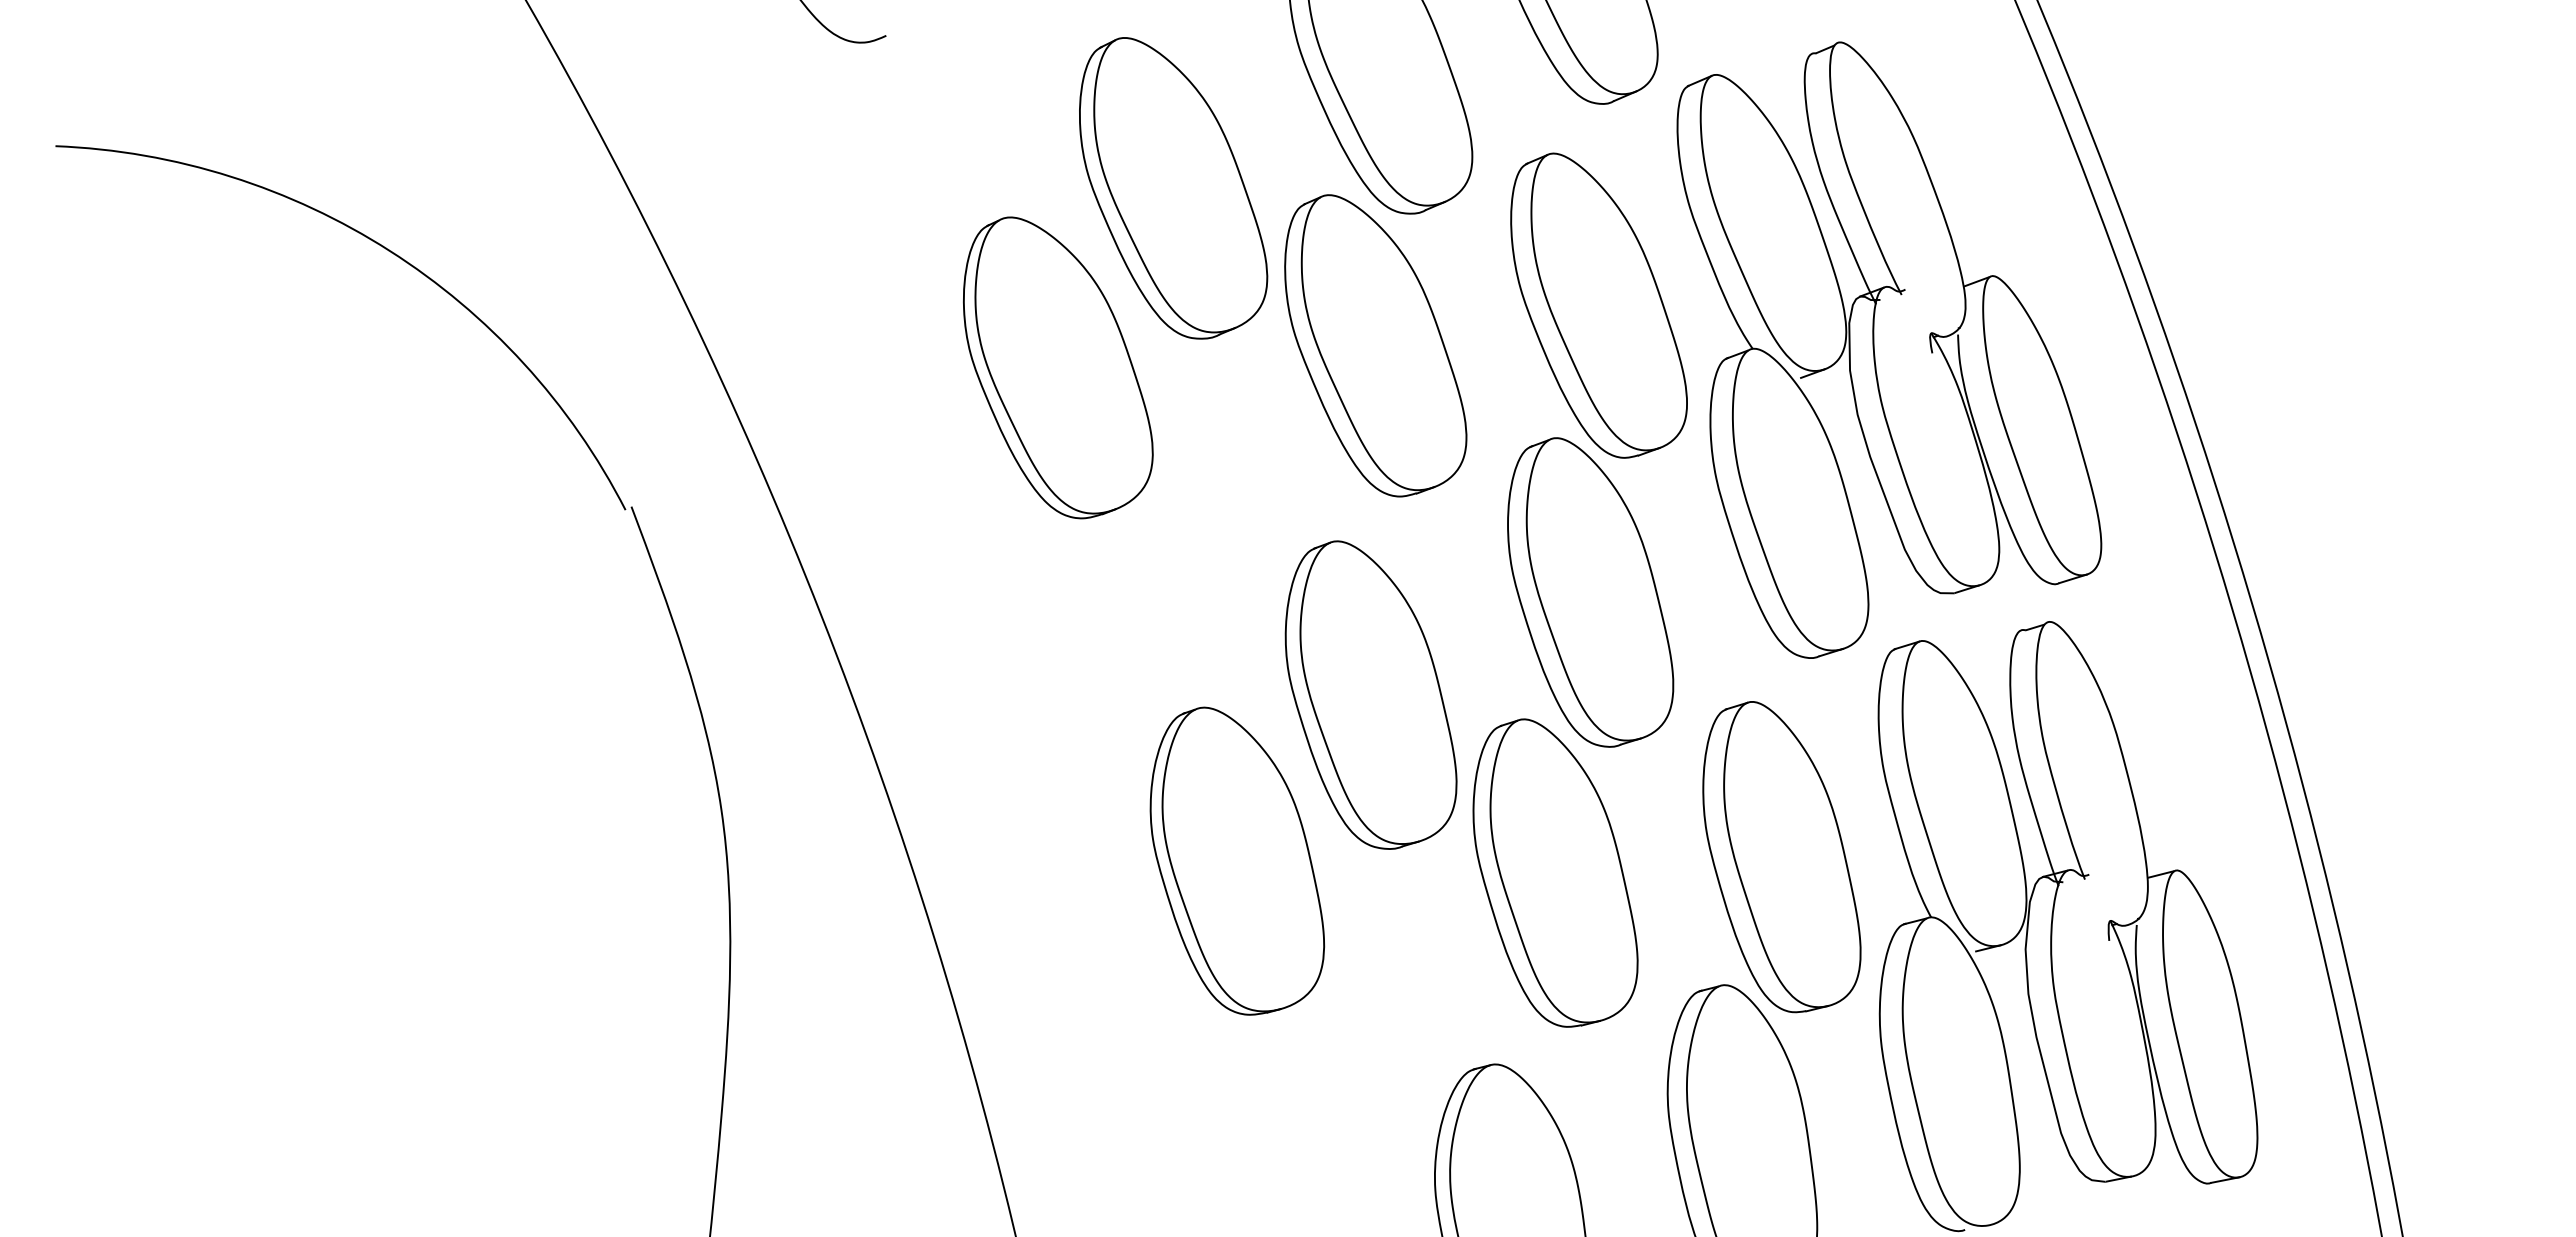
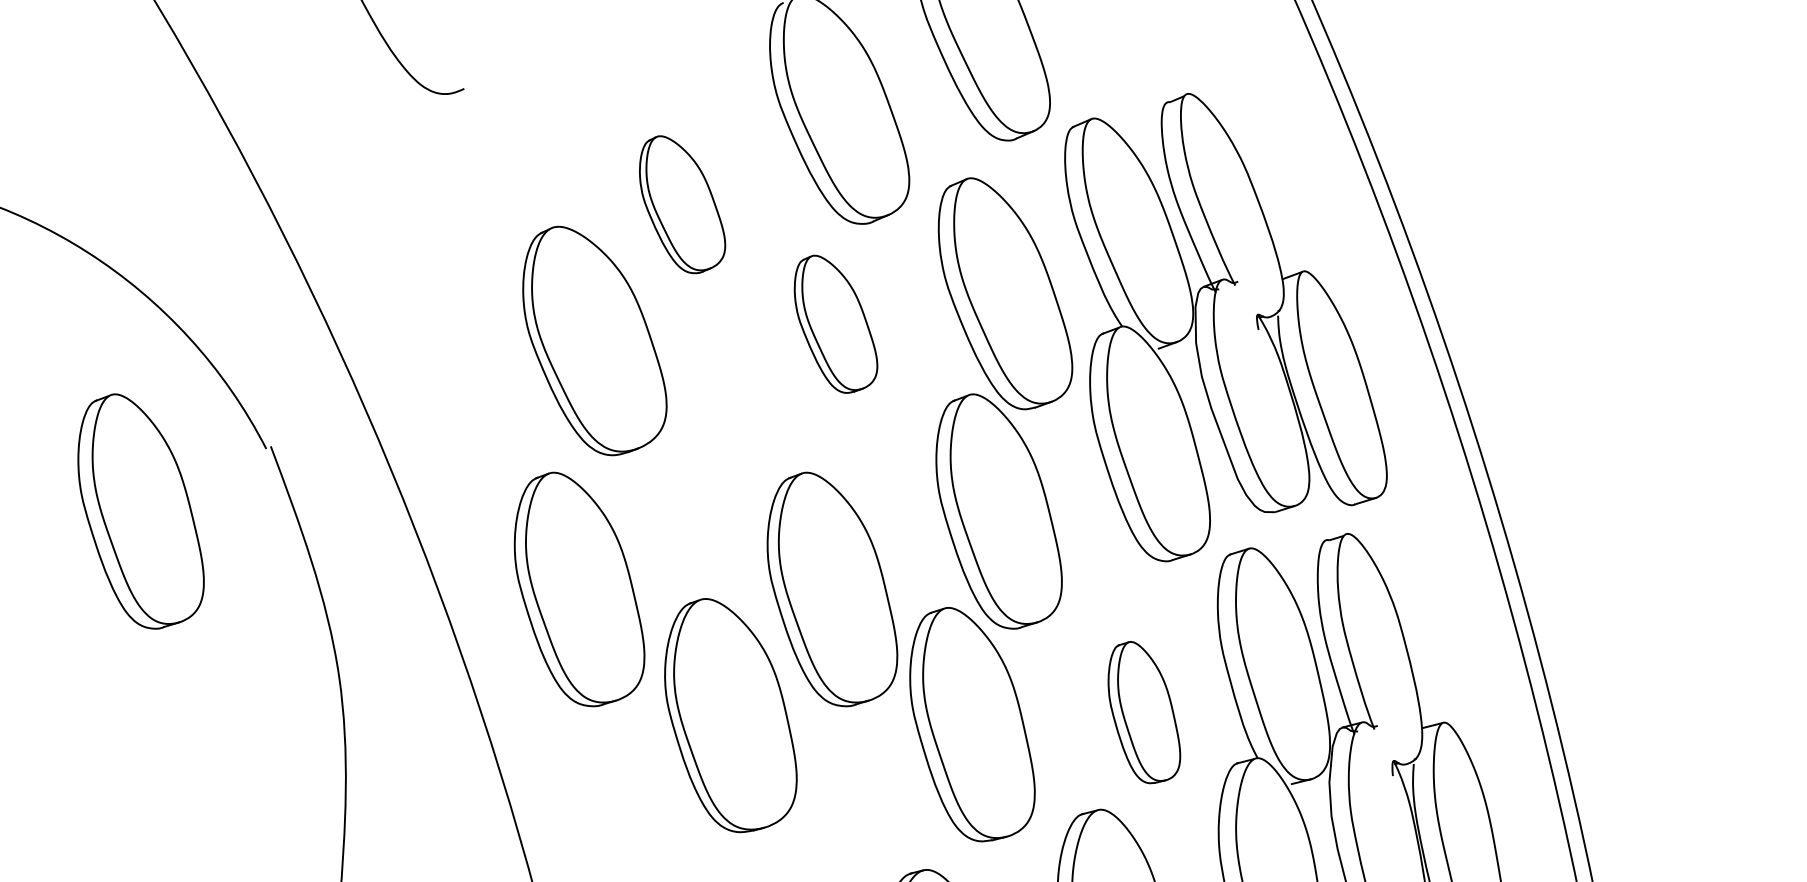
part: (1173, 188) -> (682, 204), size x0.6
part: (1375, 345) -> (835, 323), size x0.6
part: (460, 592) -> (141, 511), added
part: (1037, 694) -> (579, 588), added
part: (1781, 857) -> (1144, 712), size x0.6

